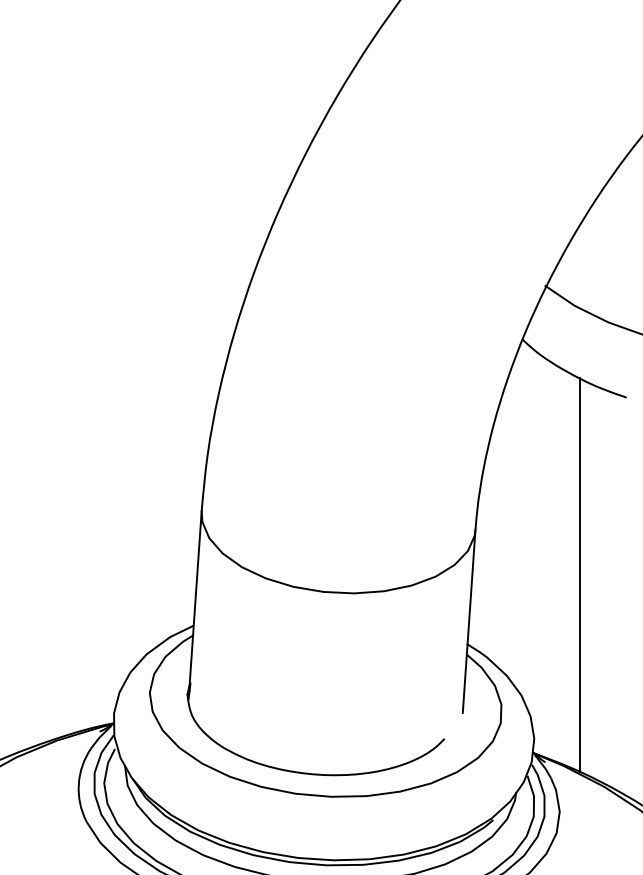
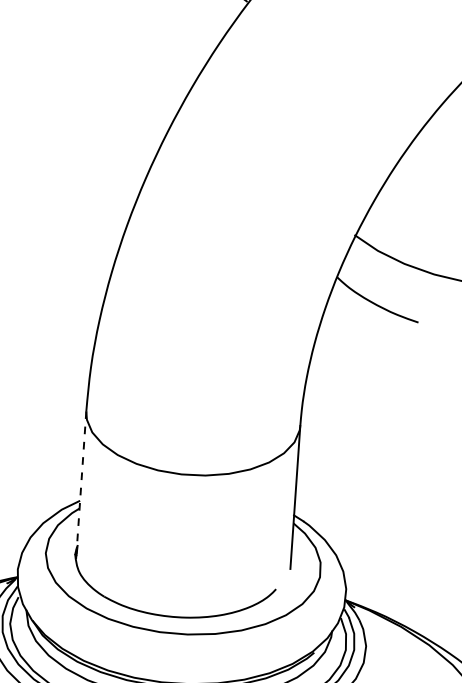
line: (579, 574) -> (381, 460), removed
line: (195, 602) -> (81, 482), solid -> dashed

